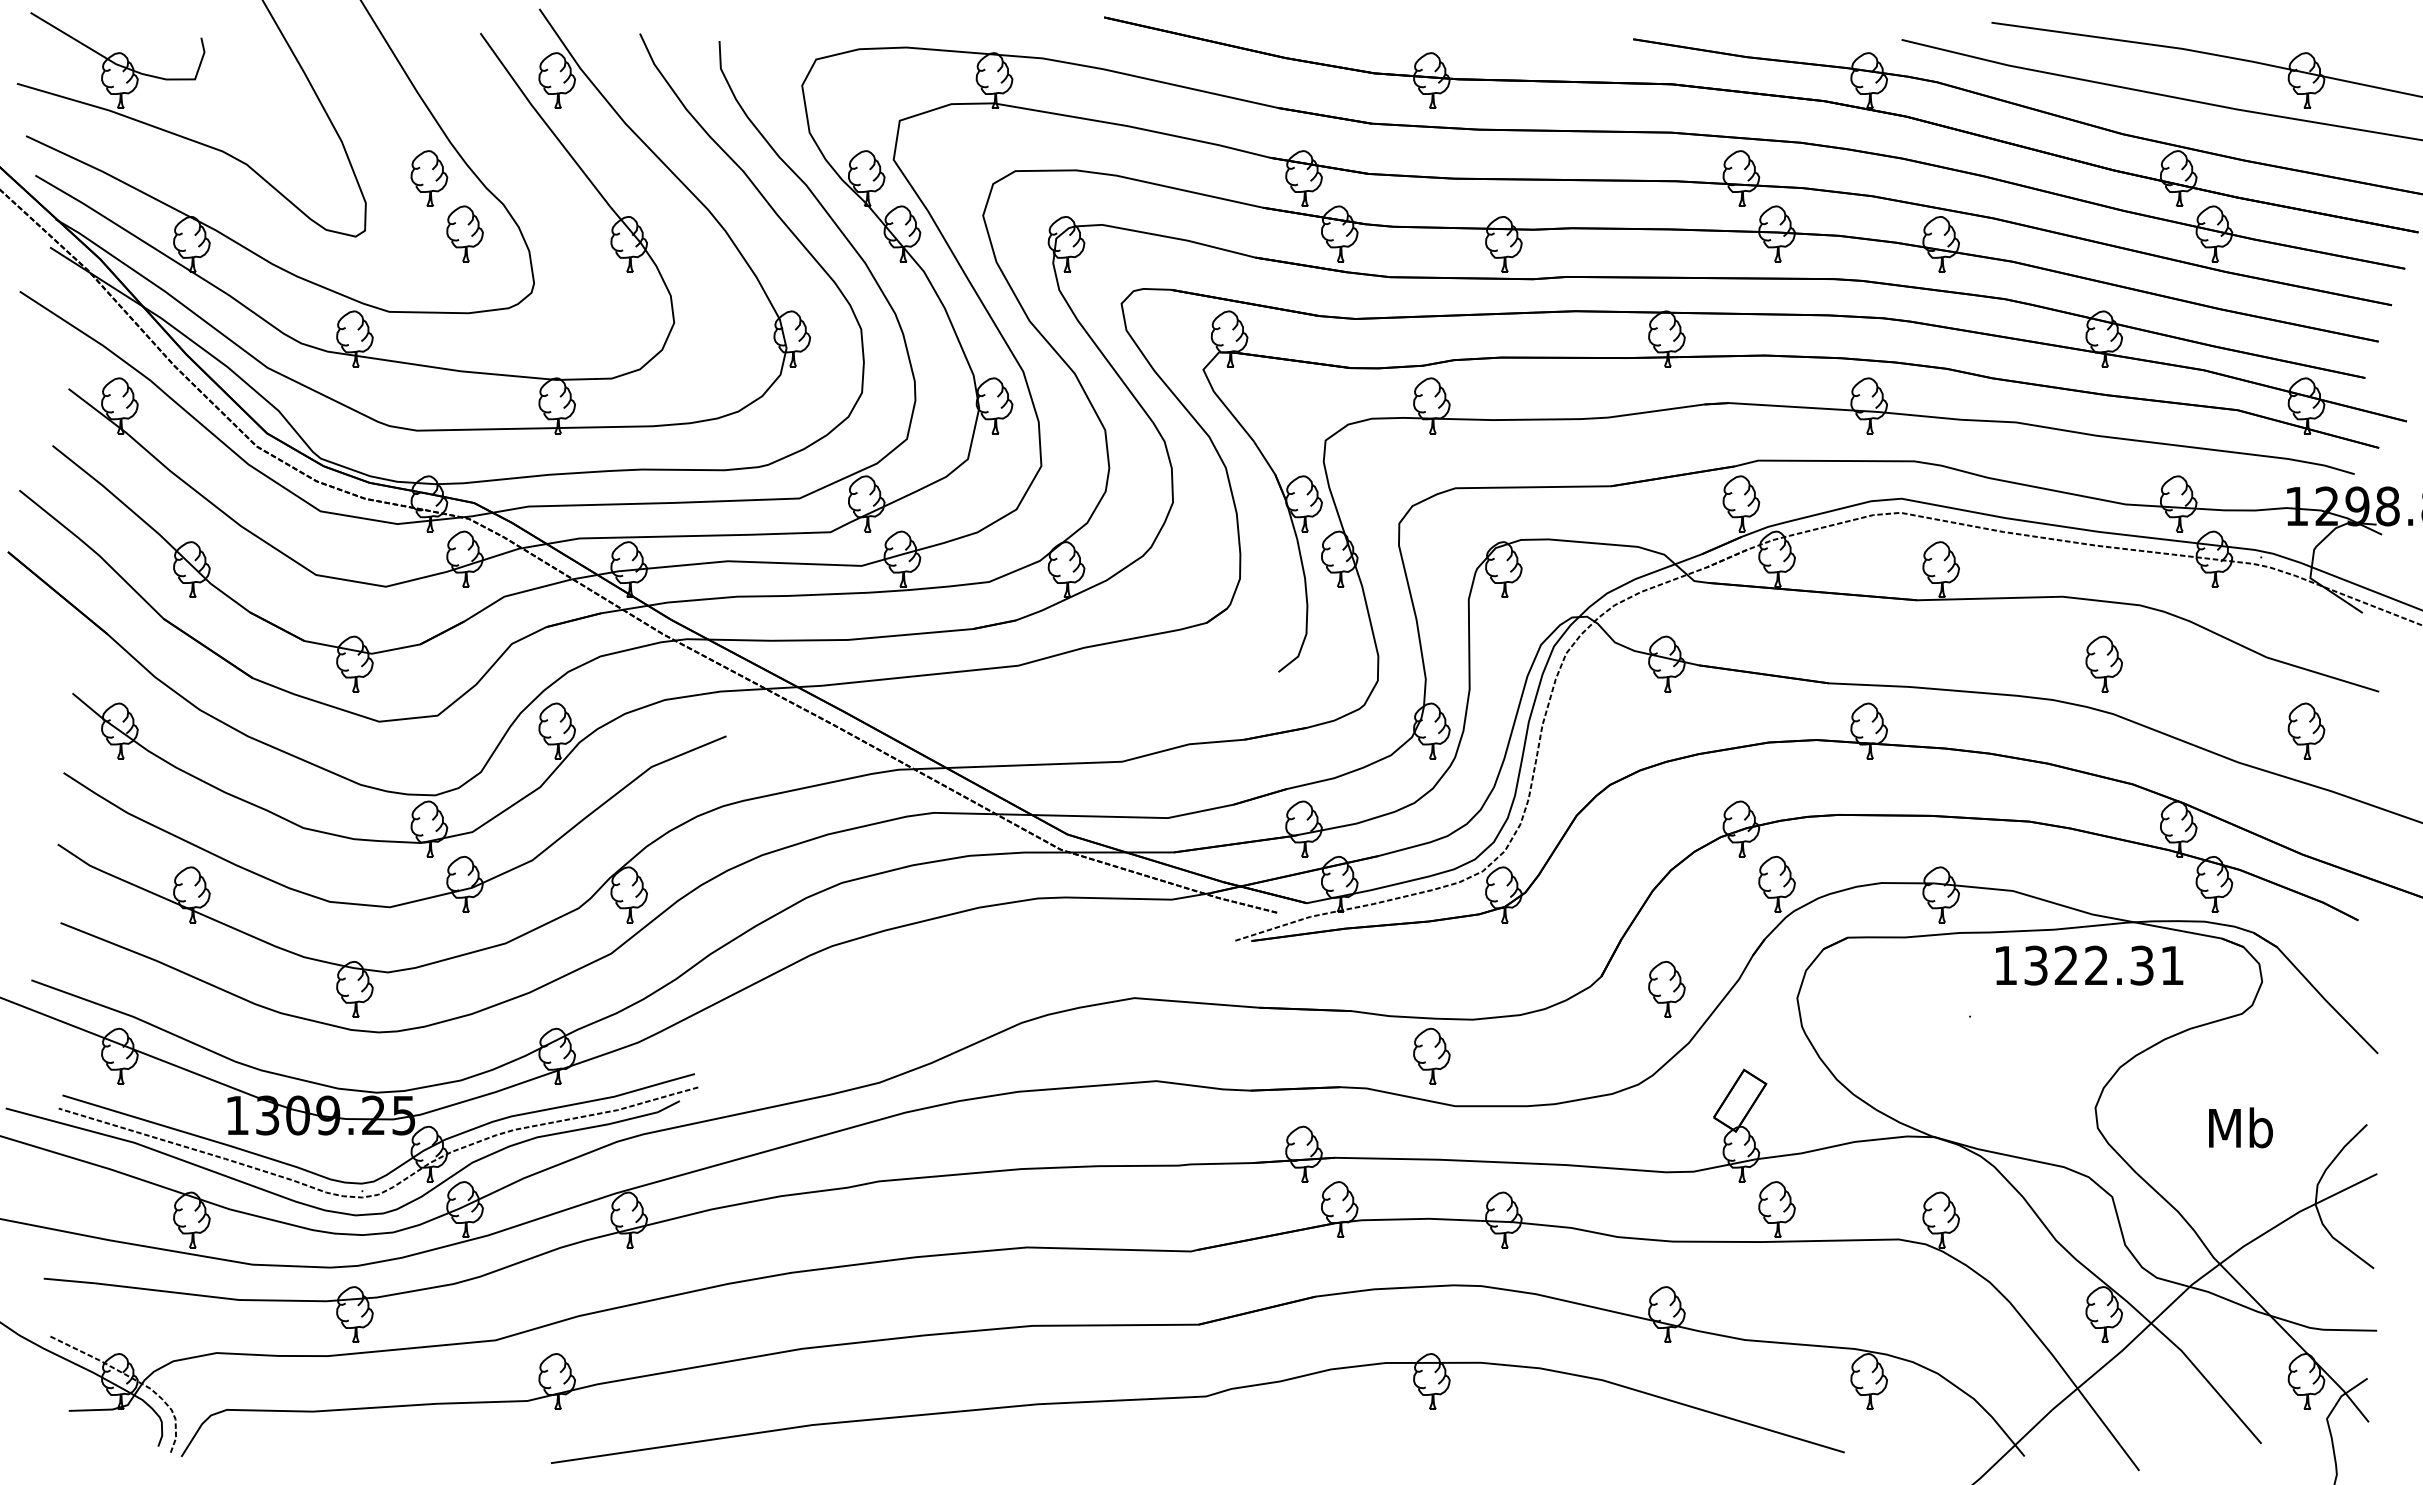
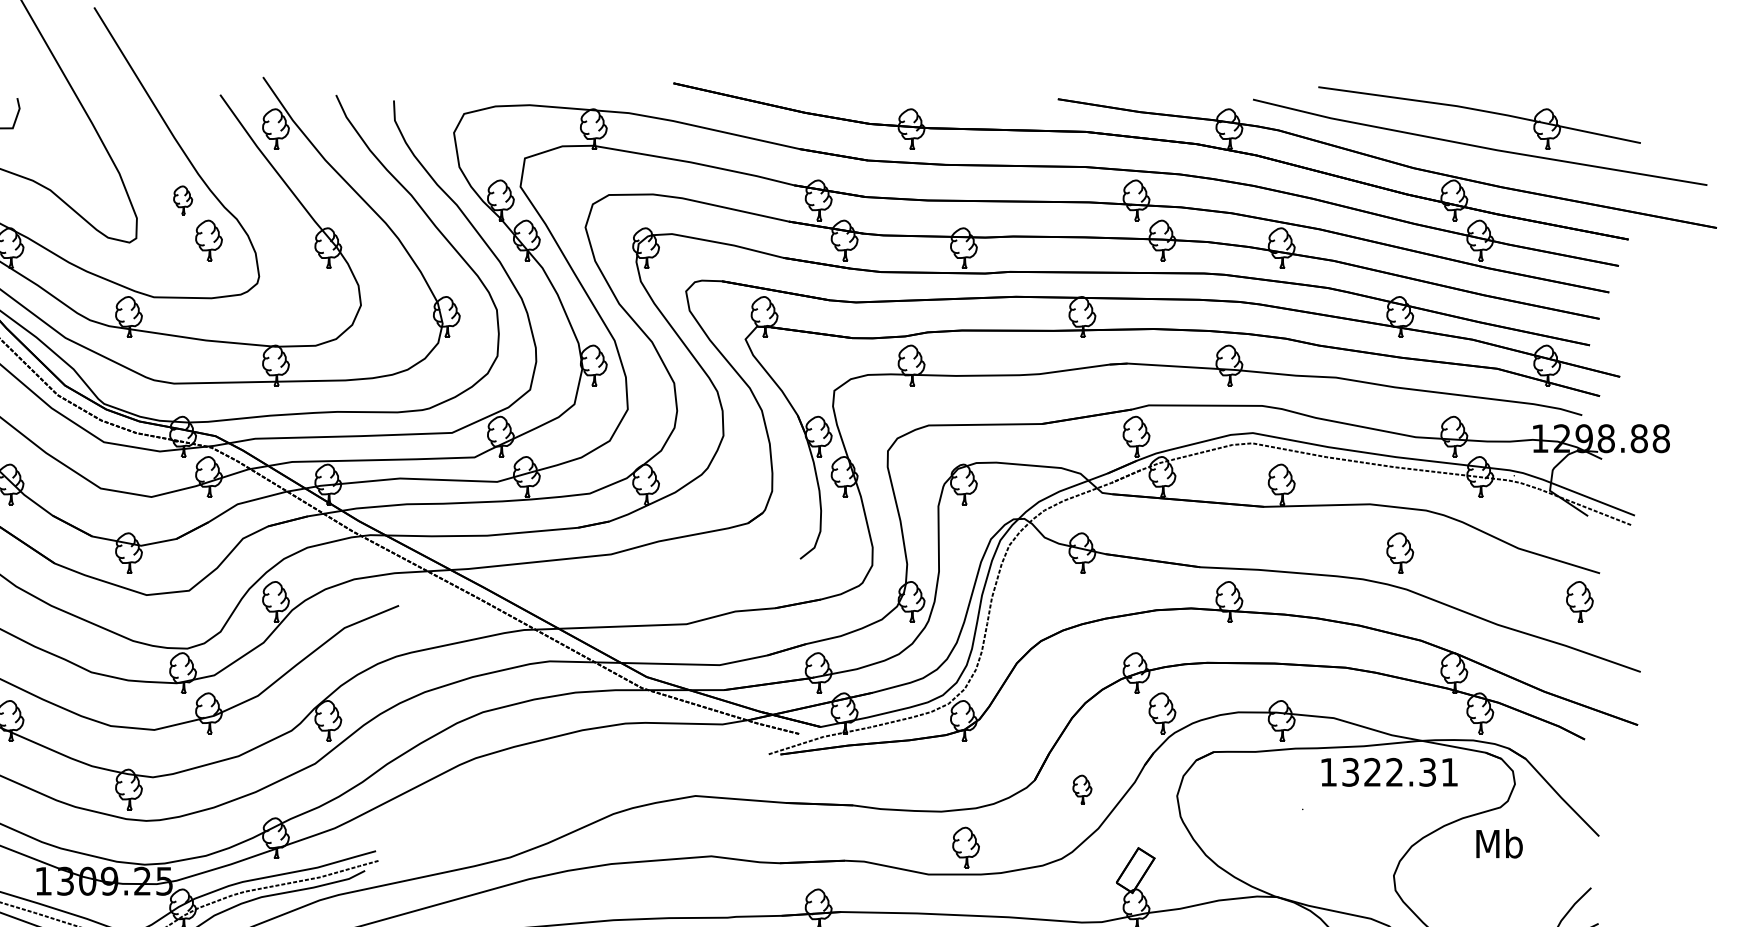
part: (429, 178) -> (183, 200), size x0.7
part: (2306, 730) -> (1579, 601), moved
part: (1666, 989) -> (1082, 789), size x0.7
part: (1431, 1055) -> (965, 847), moved
text: (2240, 1127) -> (1499, 843), moved

